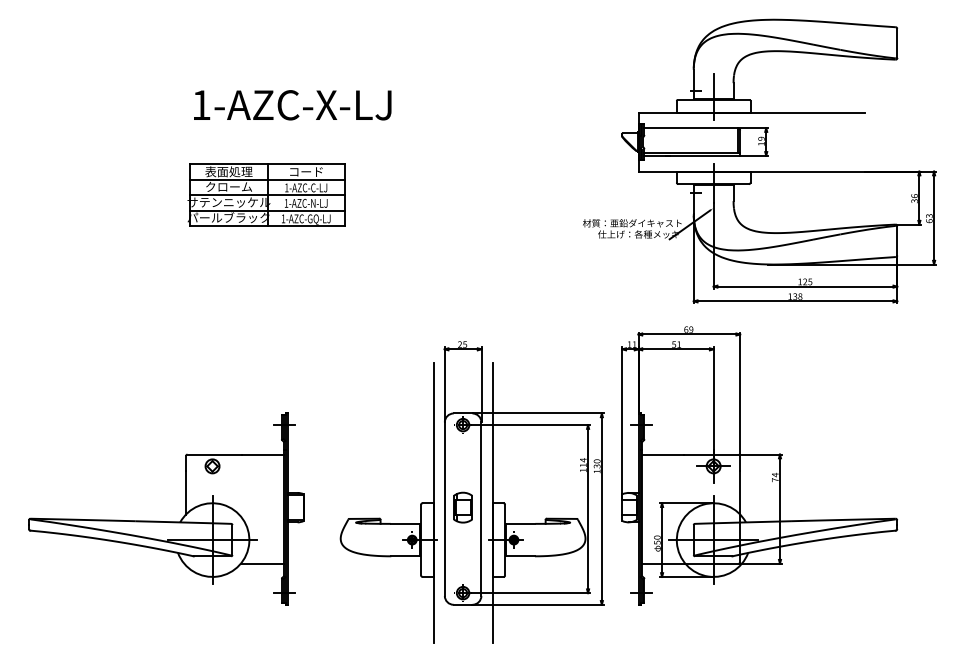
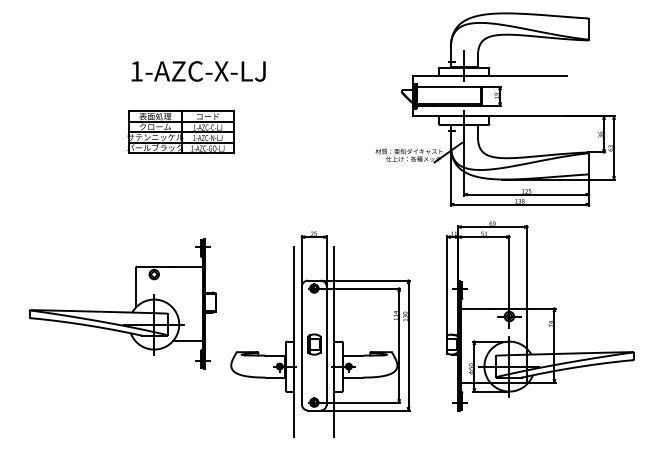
part: (759, 161) -> (495, 109), moved
part: (759, 466) -> (540, 316), moved
part: (165, 520) -> (122, 311), moved

